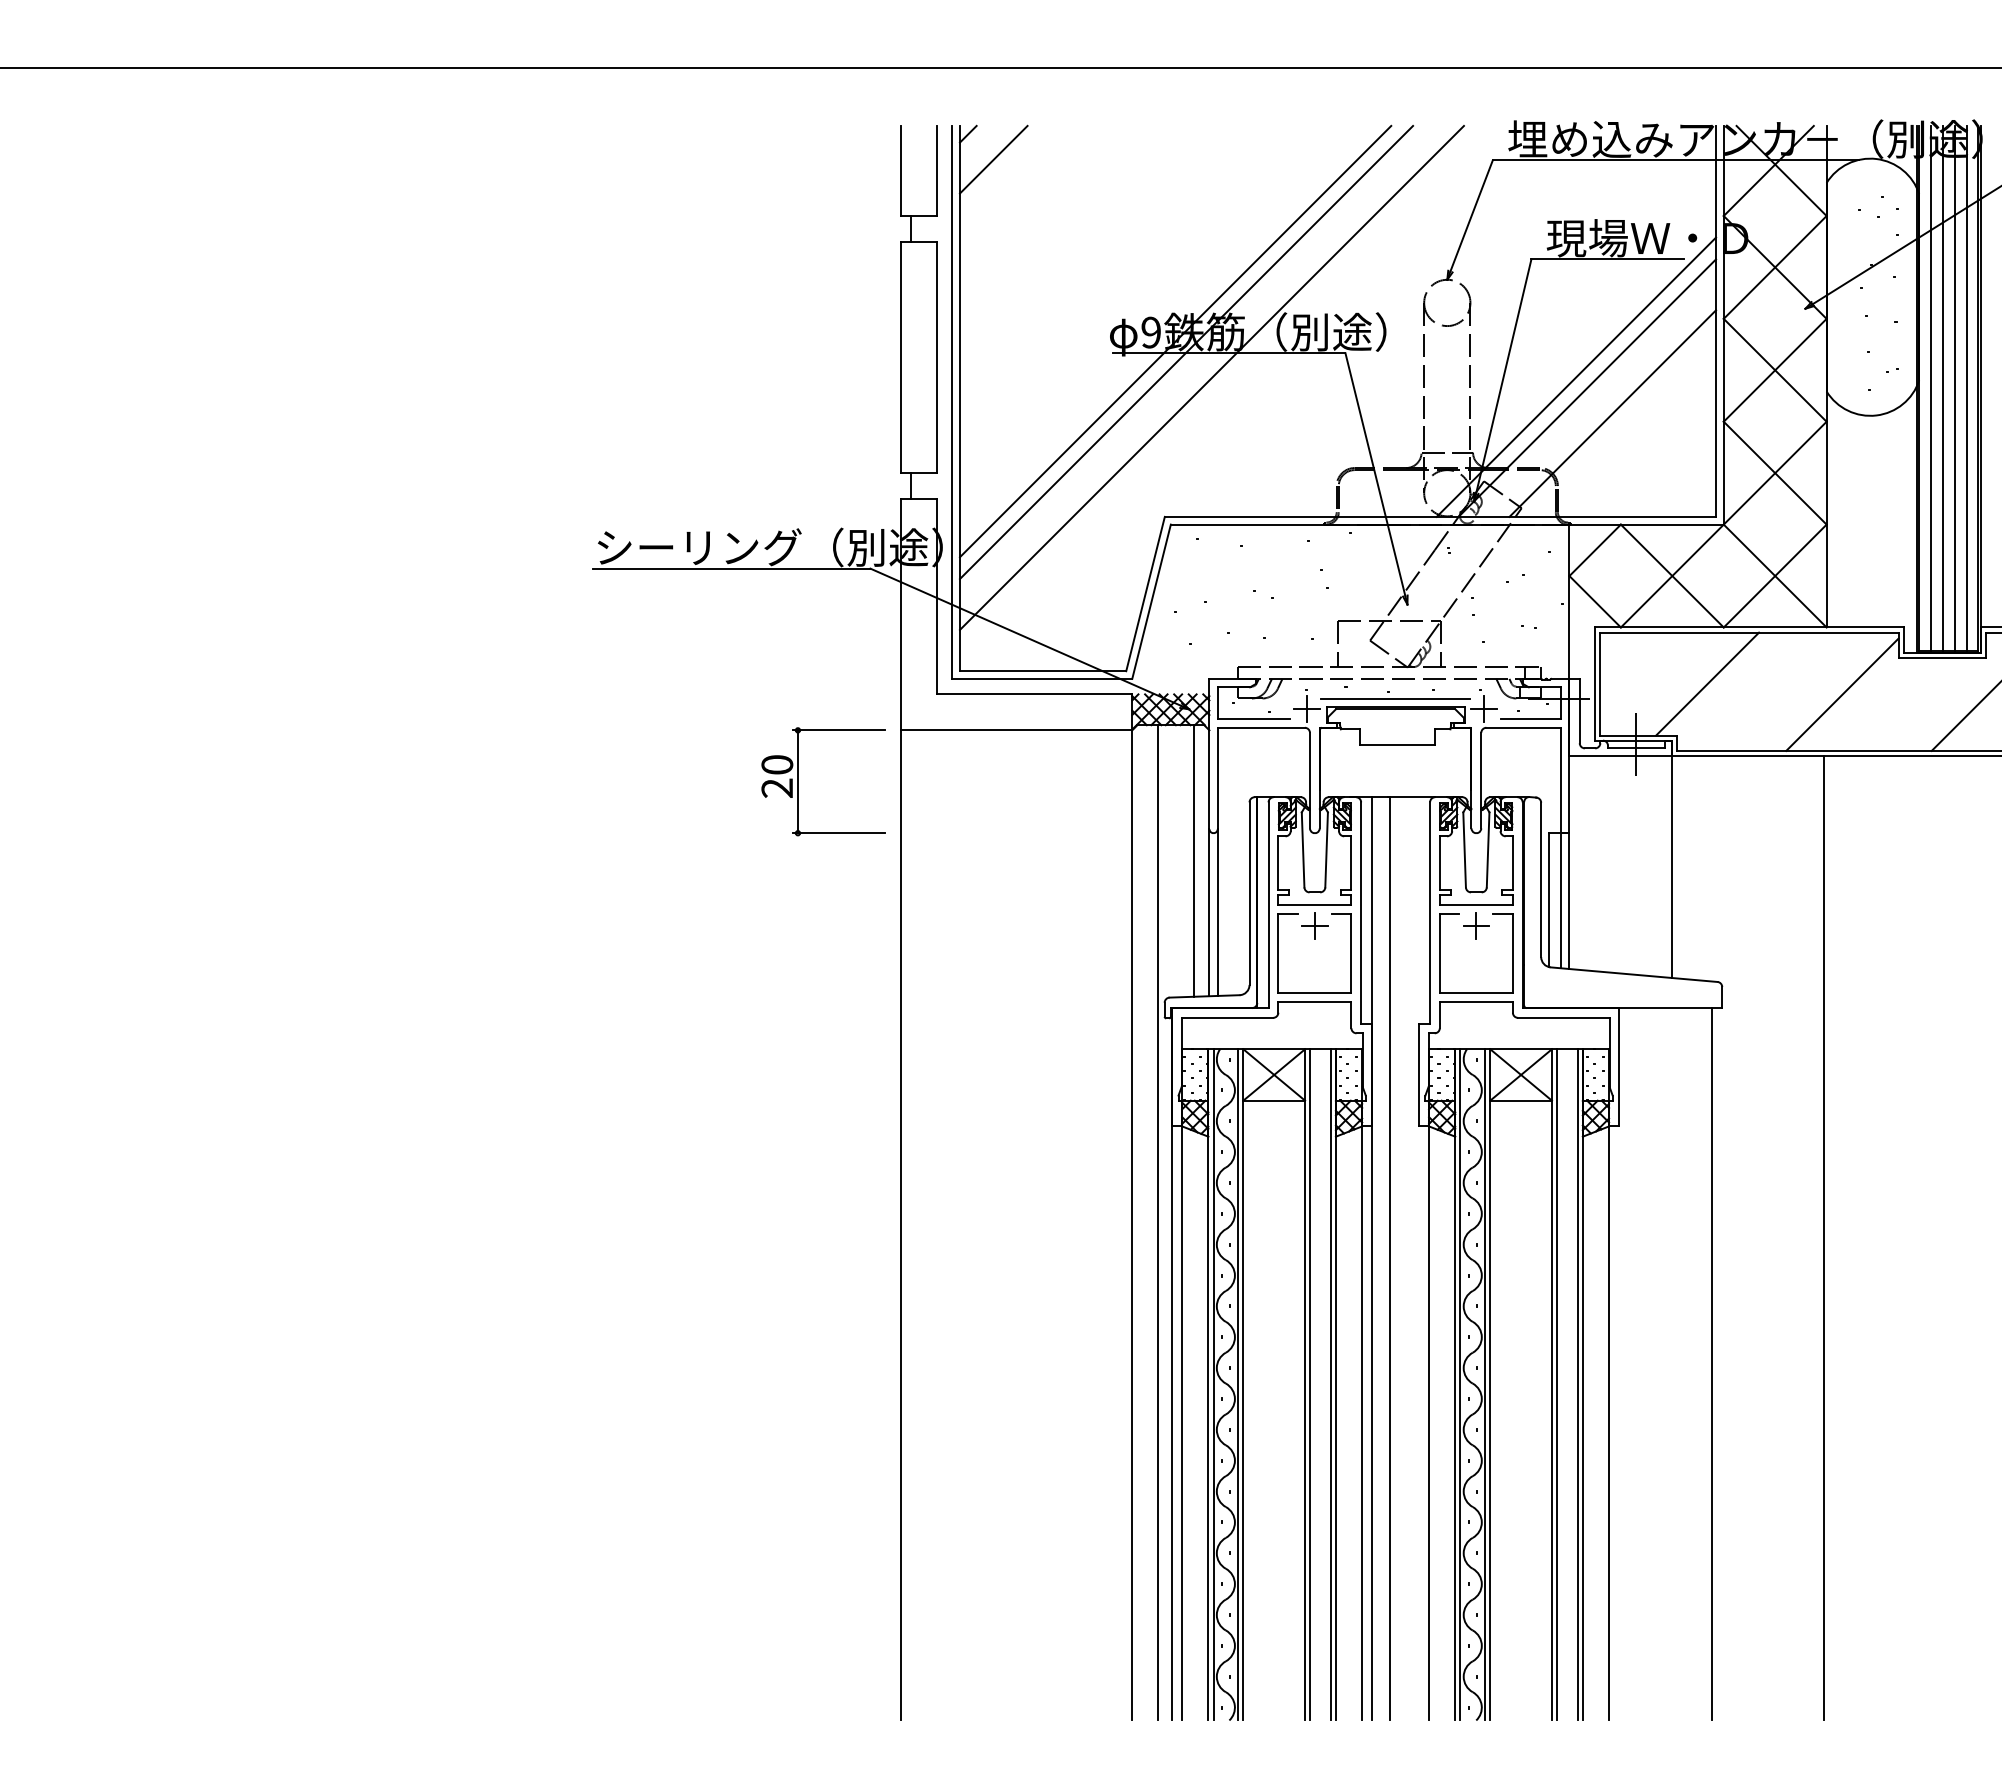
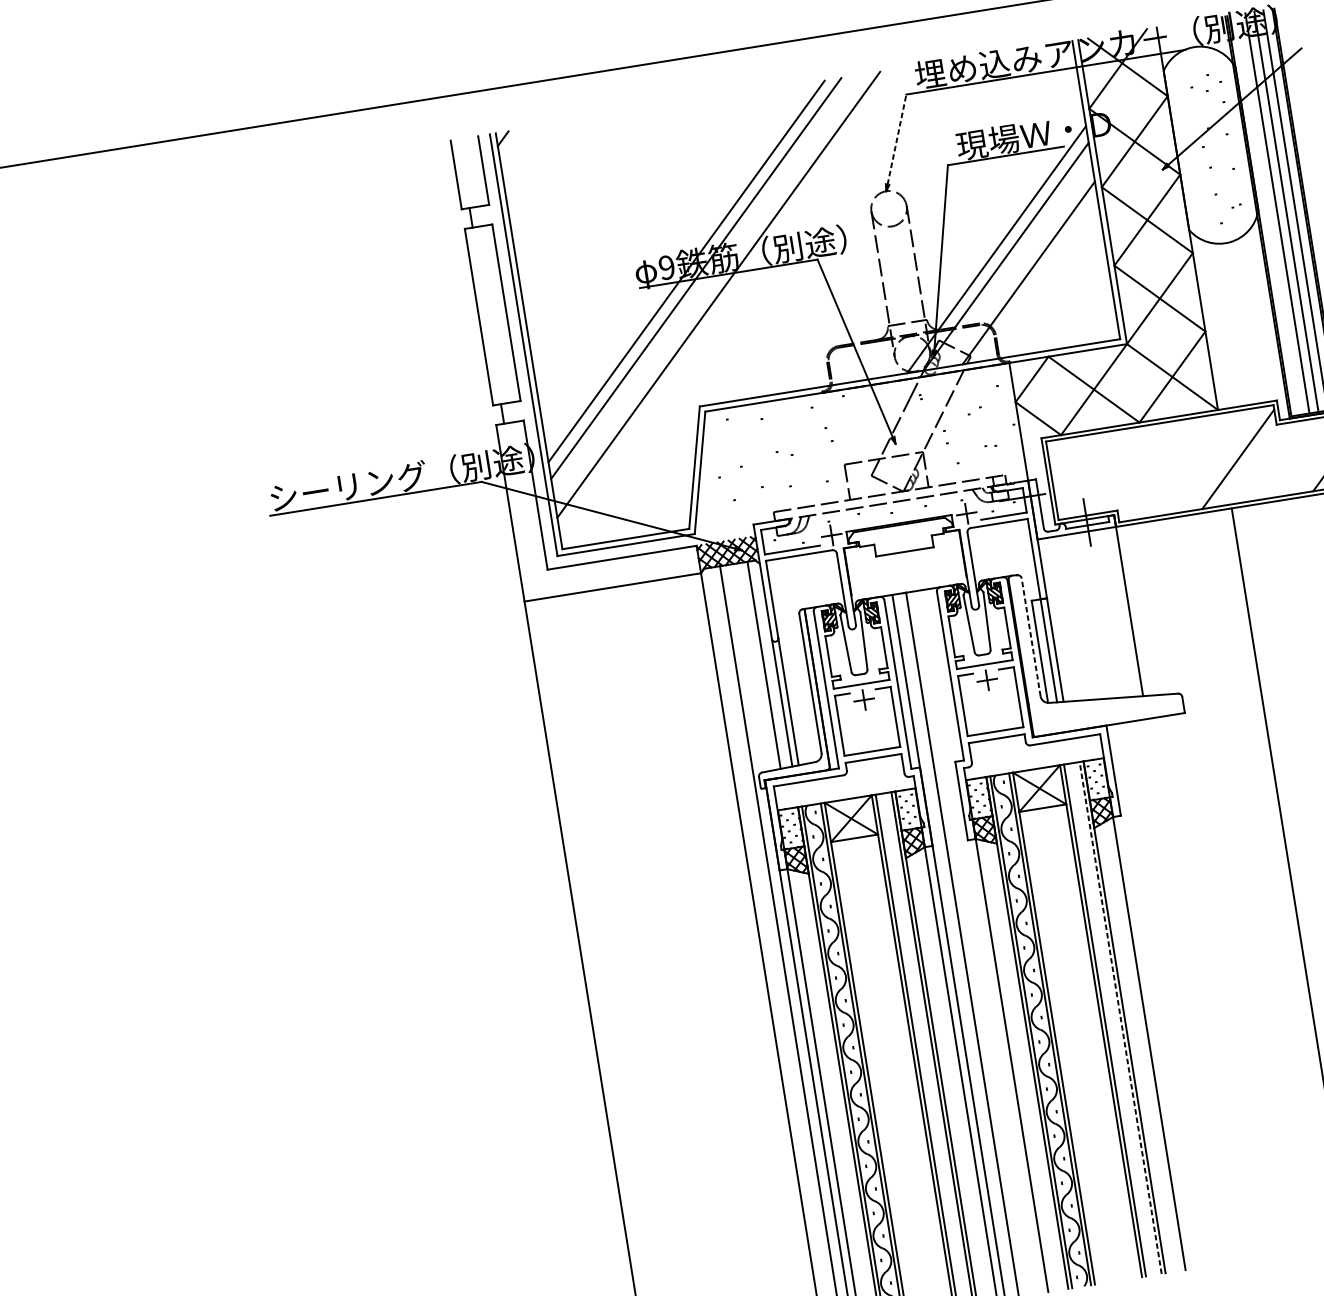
line: (993, 159) -> (525, 154), removed
line: (1471, 215) -> (896, 139), solid -> dashed
line: (1931, 387) -> (1268, 214), removed
line: (1707, 683) -> (1133, 467), removed
line: (1395, 698) -> (897, 516), removed
part: (798, 781) -> (452, 653), removed
line: (1541, 879) -> (1031, 637), solid -> dashed
line: (1711, 1364) -> (1220, 986), removed
line: (1577, 1384) -> (1120, 1017), solid -> dashed

